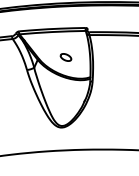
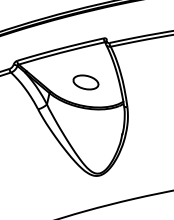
part: (65, 57) -> (85, 82), size x1.67

